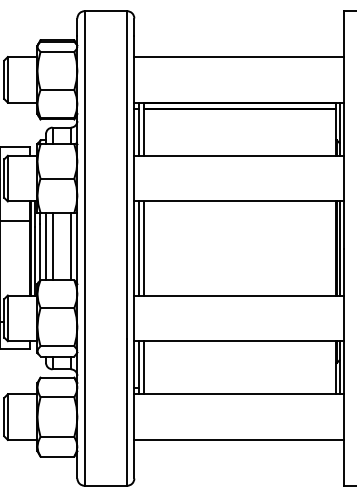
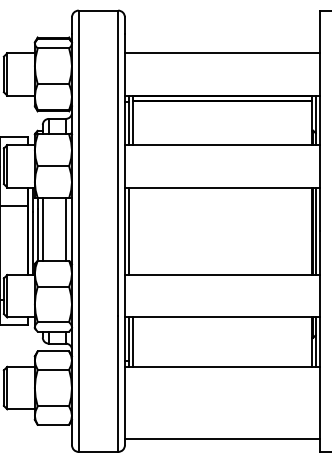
line: (52, 246) -> (48, 229), removed
line: (143, 248) -> (133, 231), removed
line: (239, 439) -> (222, 438), moved

